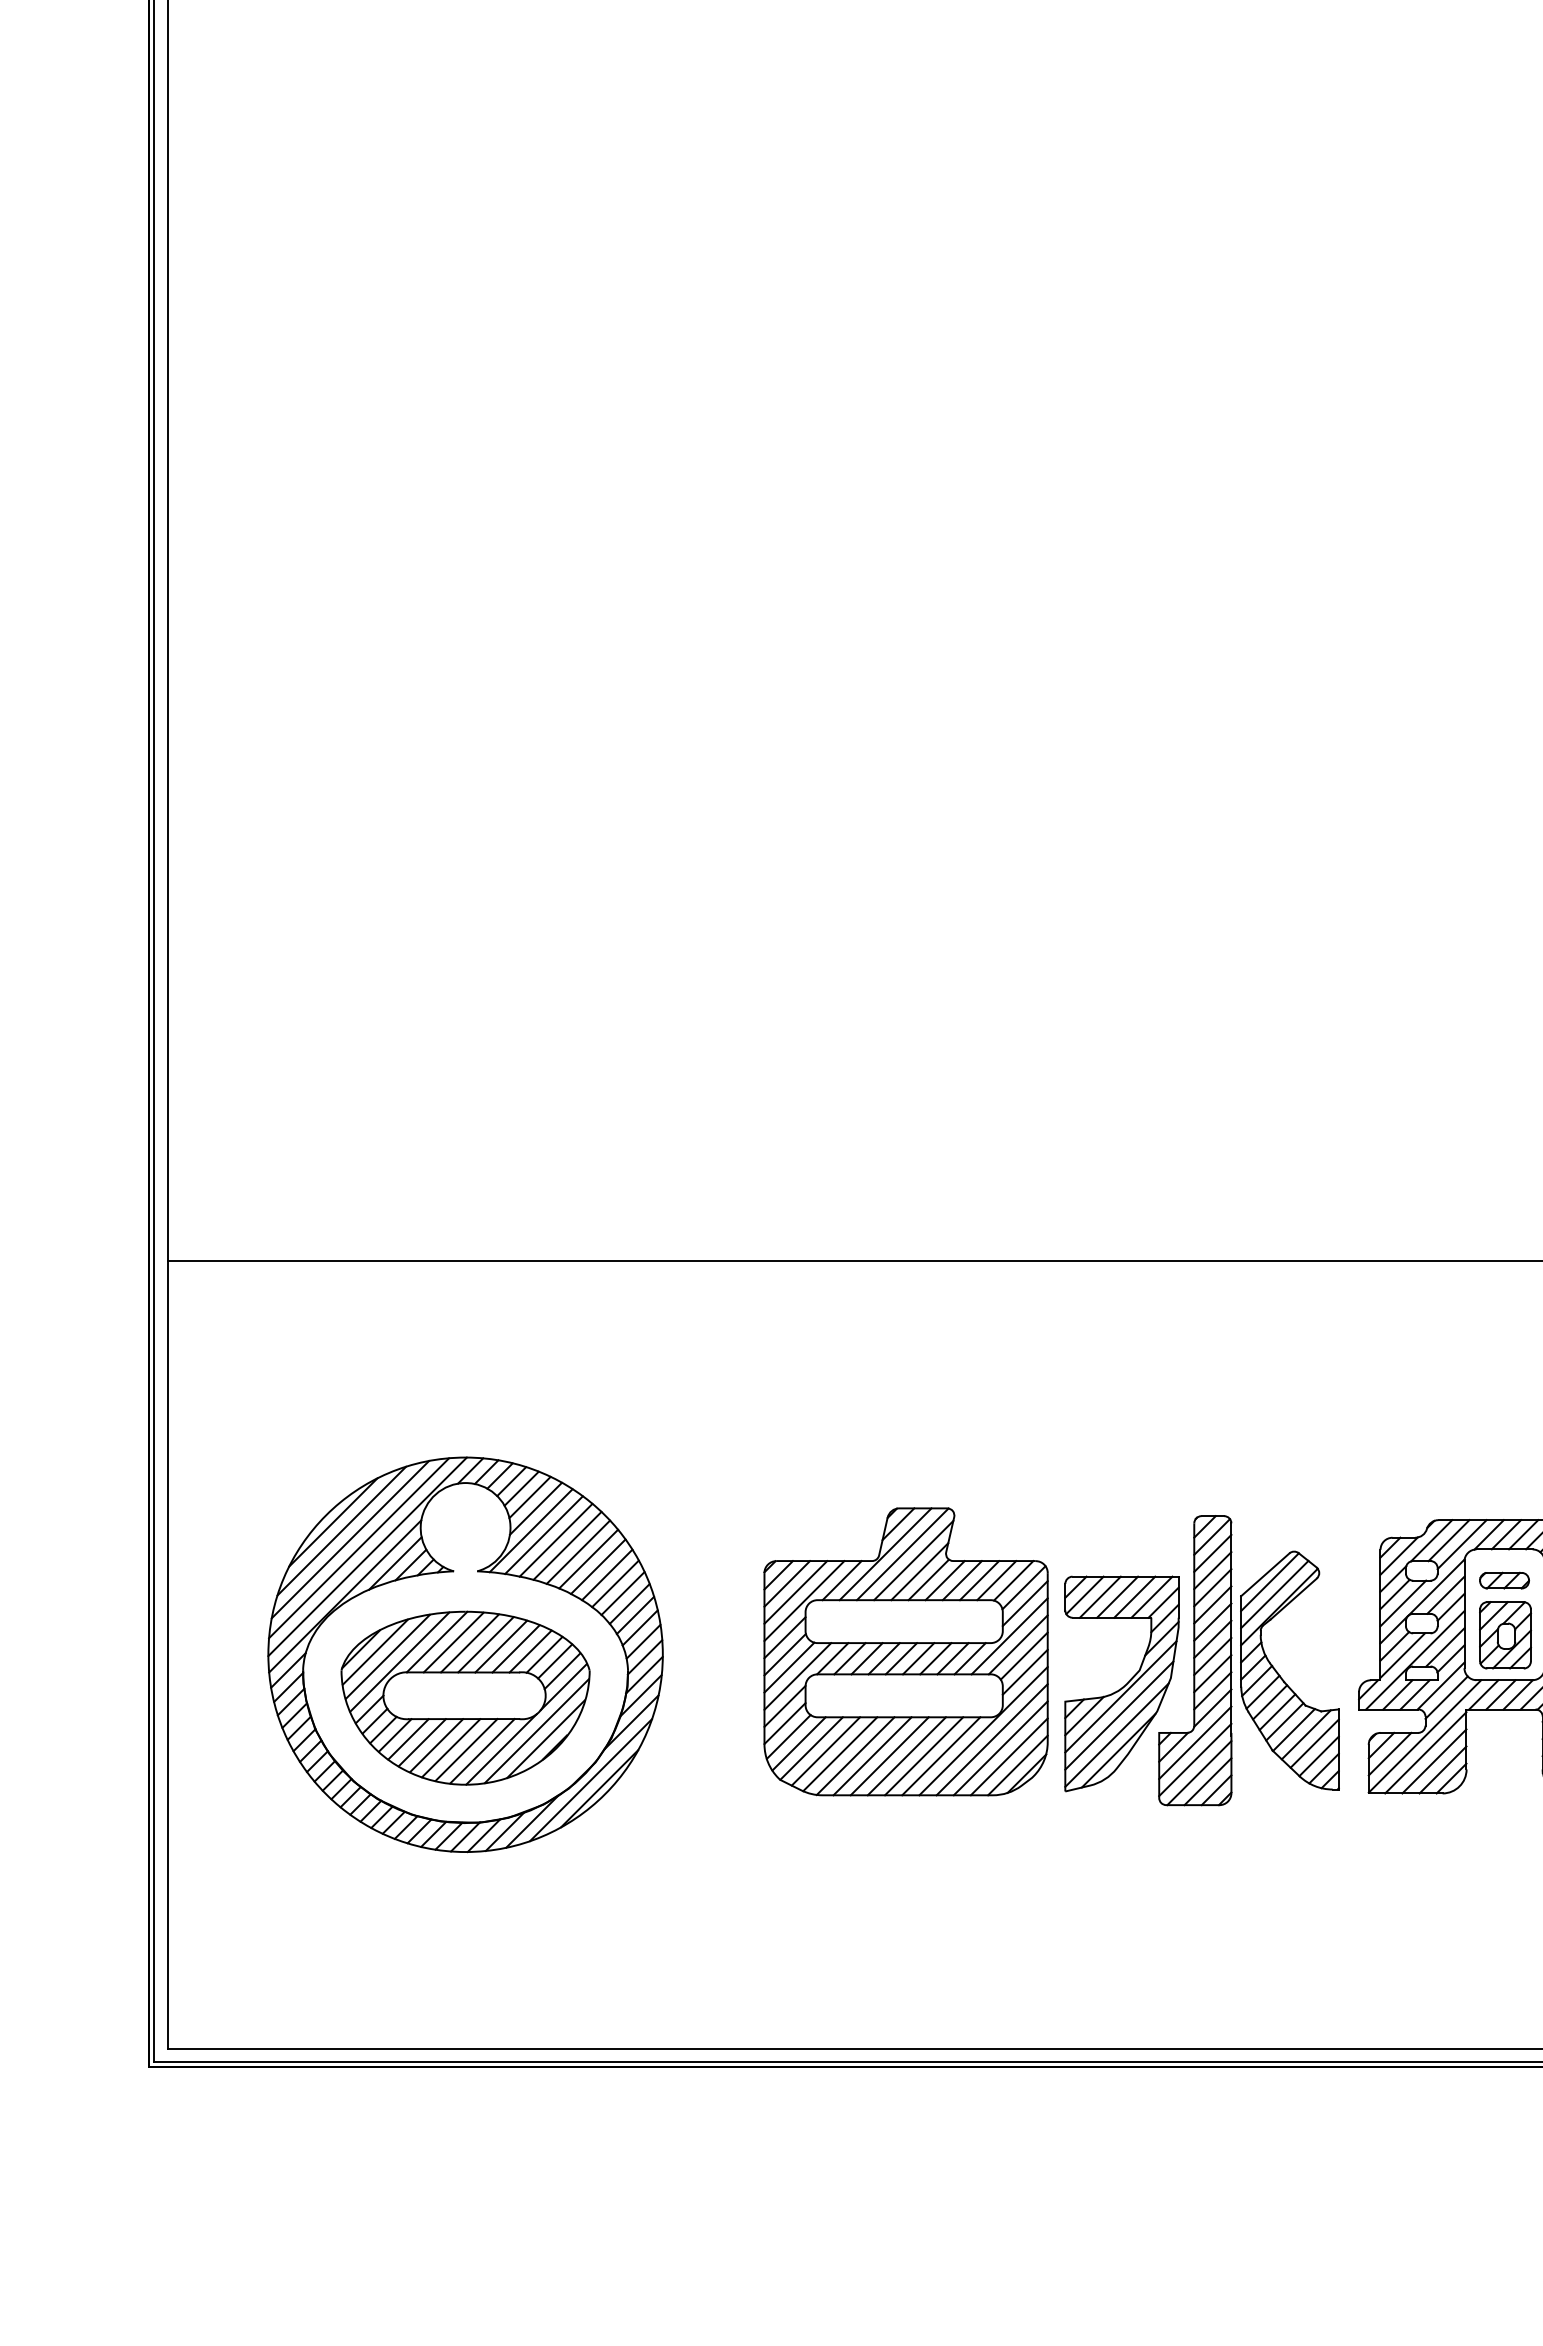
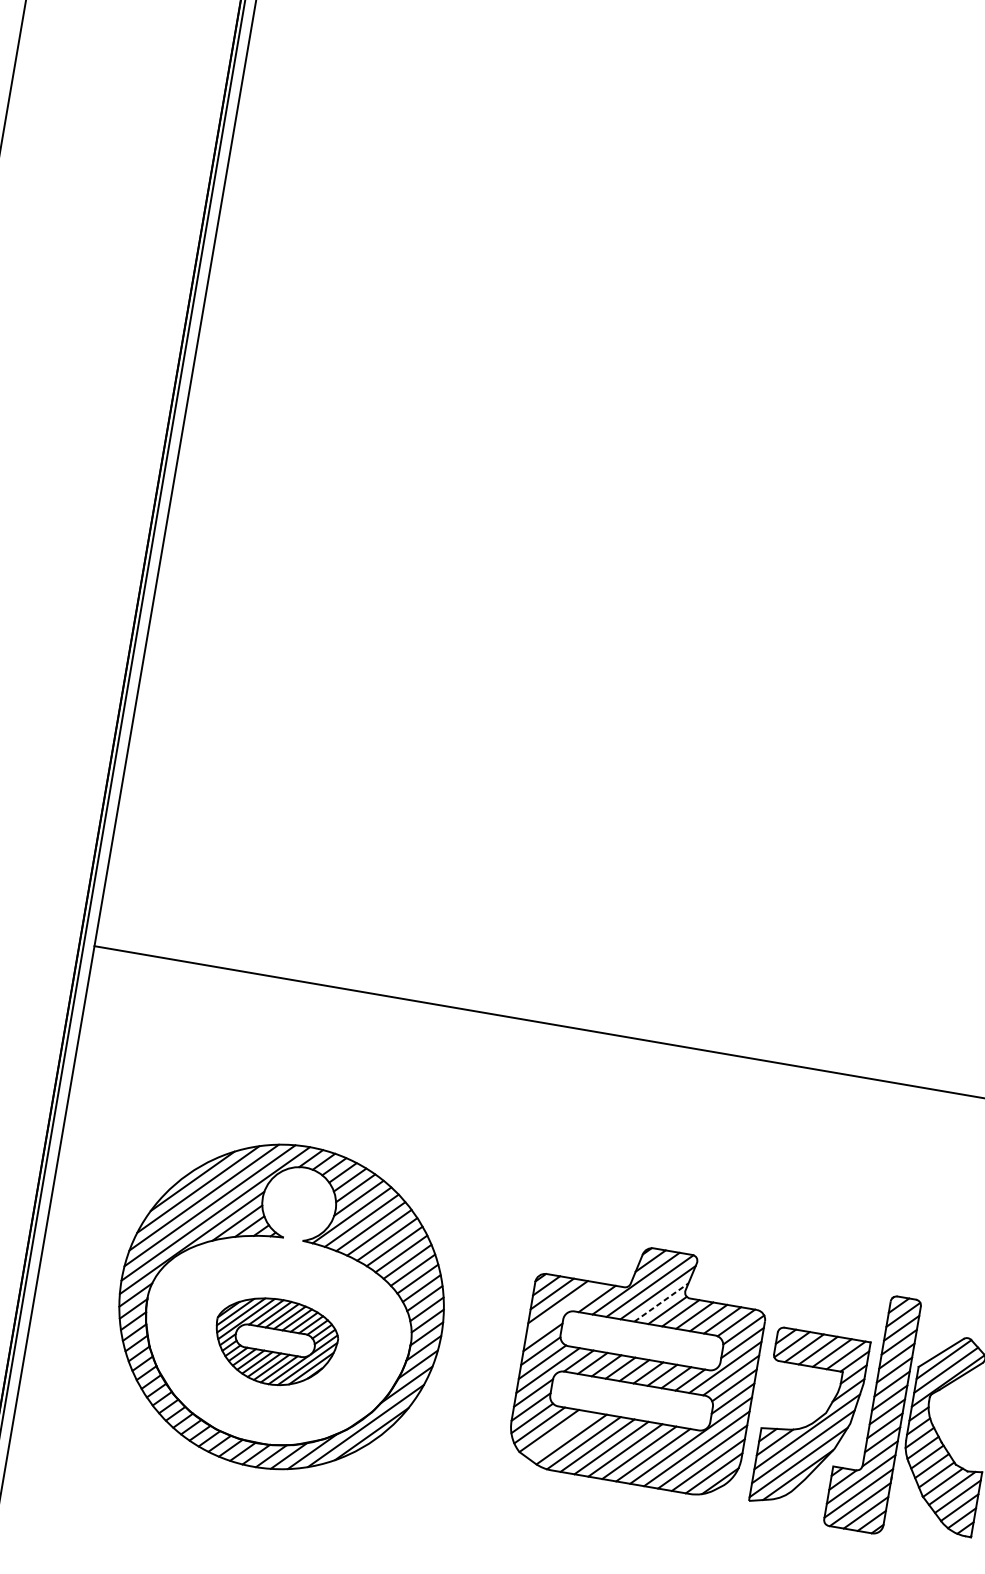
line: (920, 1571) -> (662, 1302), solid -> dashed
line: (804, 1601) -> (563, 1310), removed
part: (465, 1697) -> (275, 1341), size x0.6
line: (825, 1751) -> (560, 1435), removed

